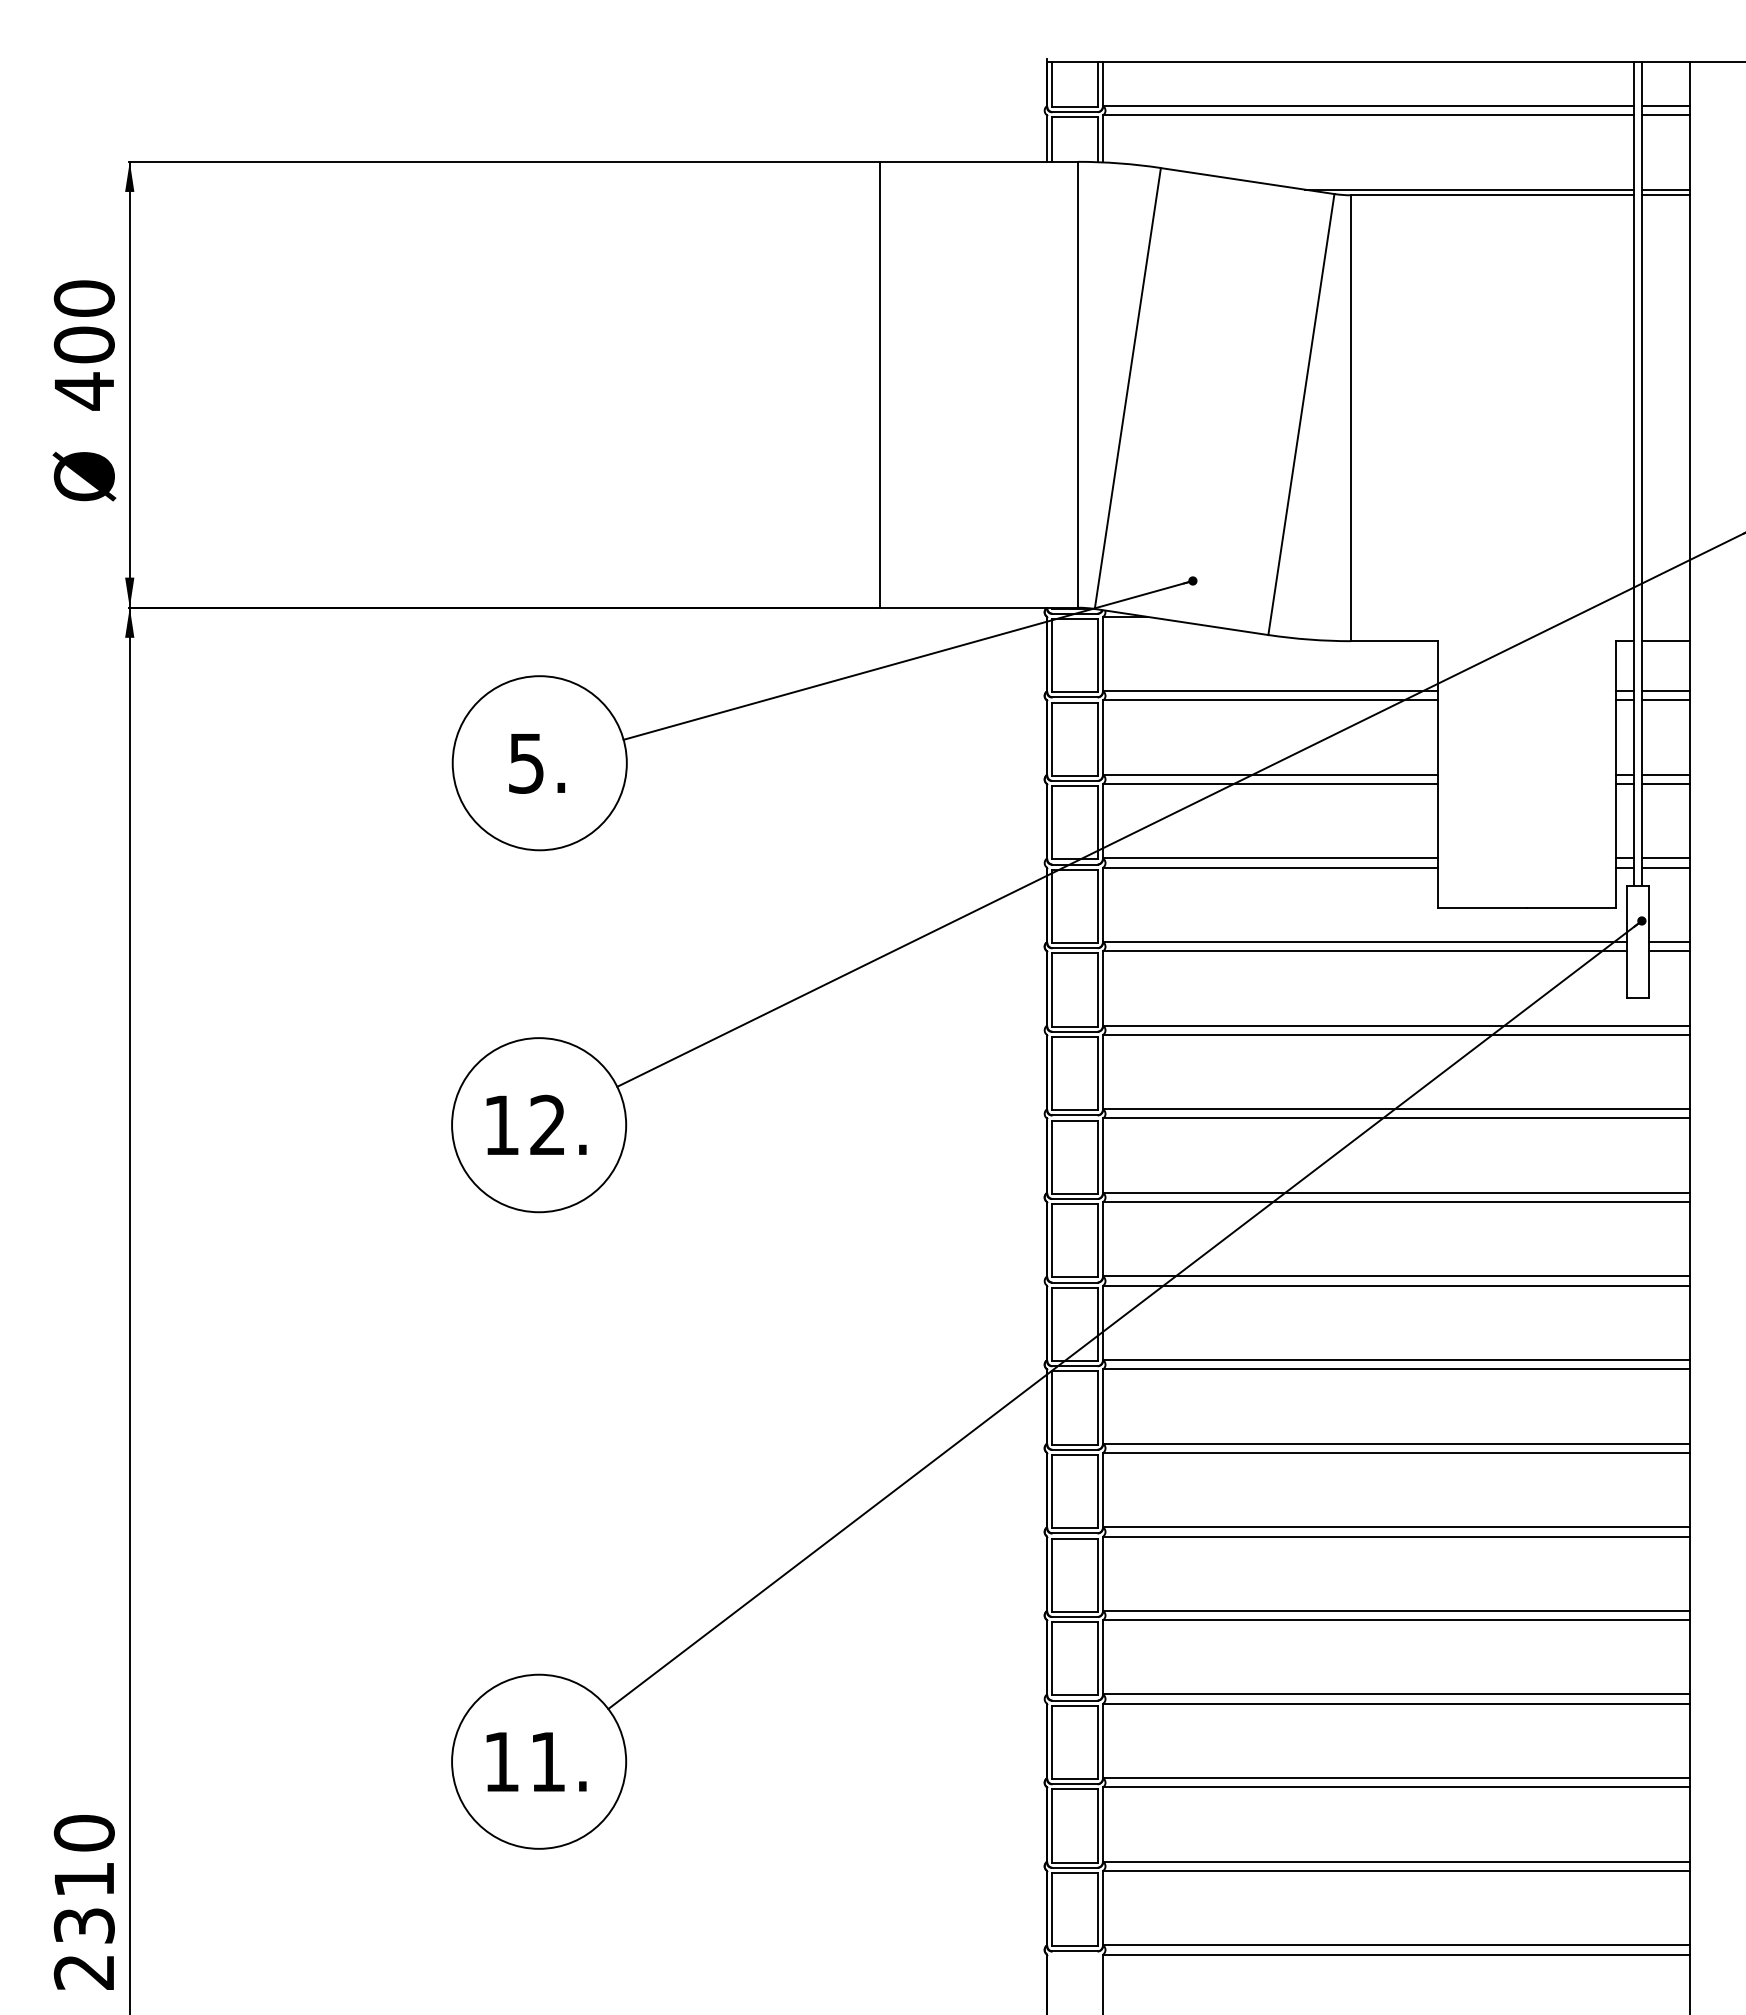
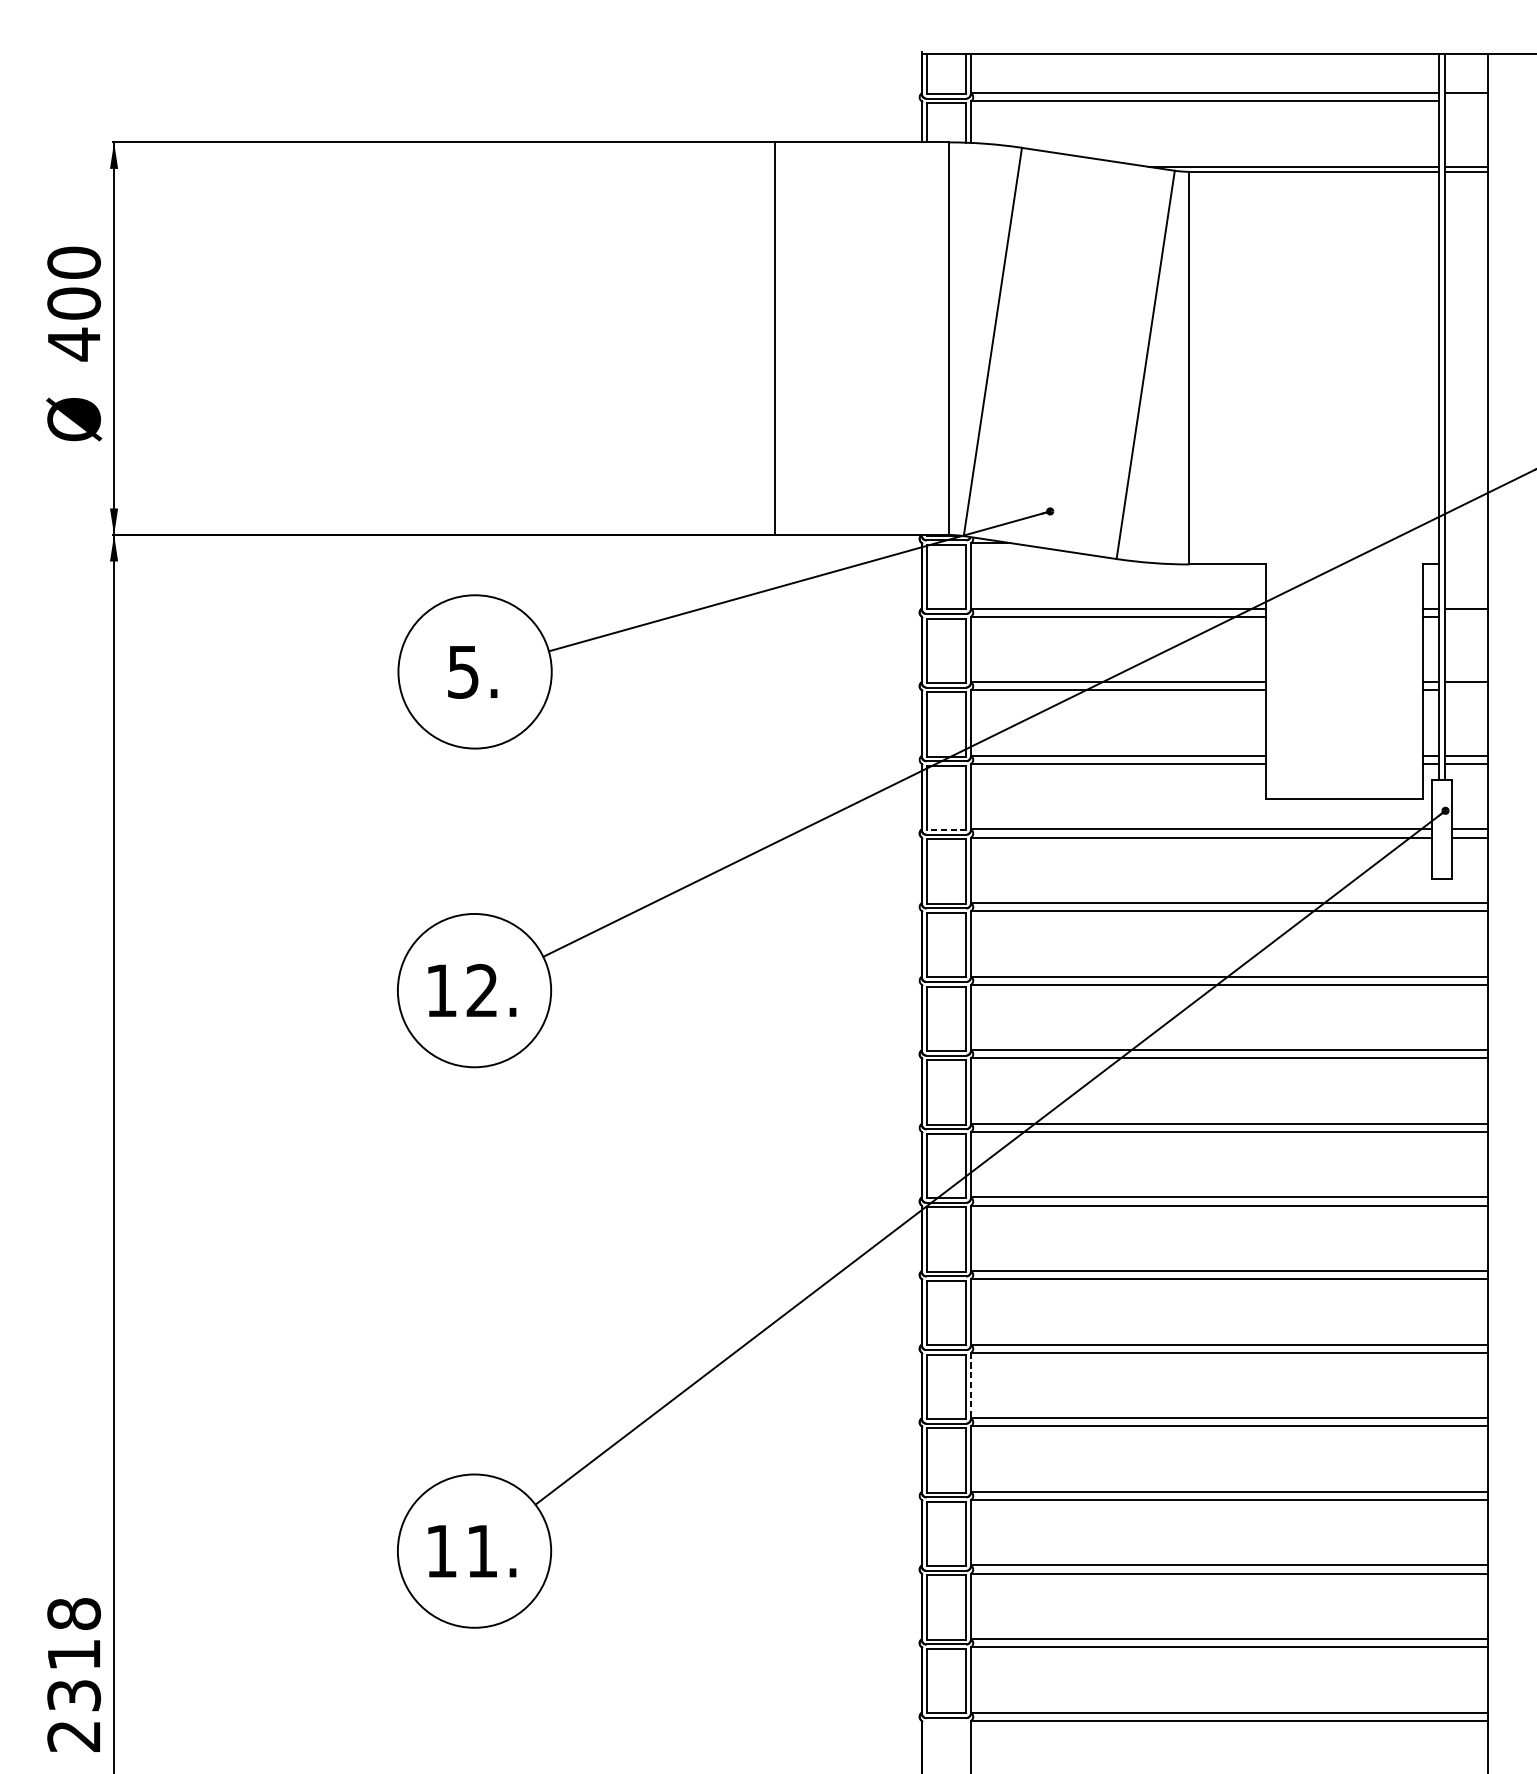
line: (1665, 115) -> (1466, 101), removed
line: (1665, 641) -> (1466, 564), removed
line: (1665, 700) -> (1466, 616), removed
line: (1665, 784) -> (1466, 690), removed
line: (1075, 942) -> (946, 829), solid -> dashed
line: (1102, 1574) -> (970, 1386), solid -> dashed
text: (84, 1833) -> (74, 1614), 2310 -> 2318

